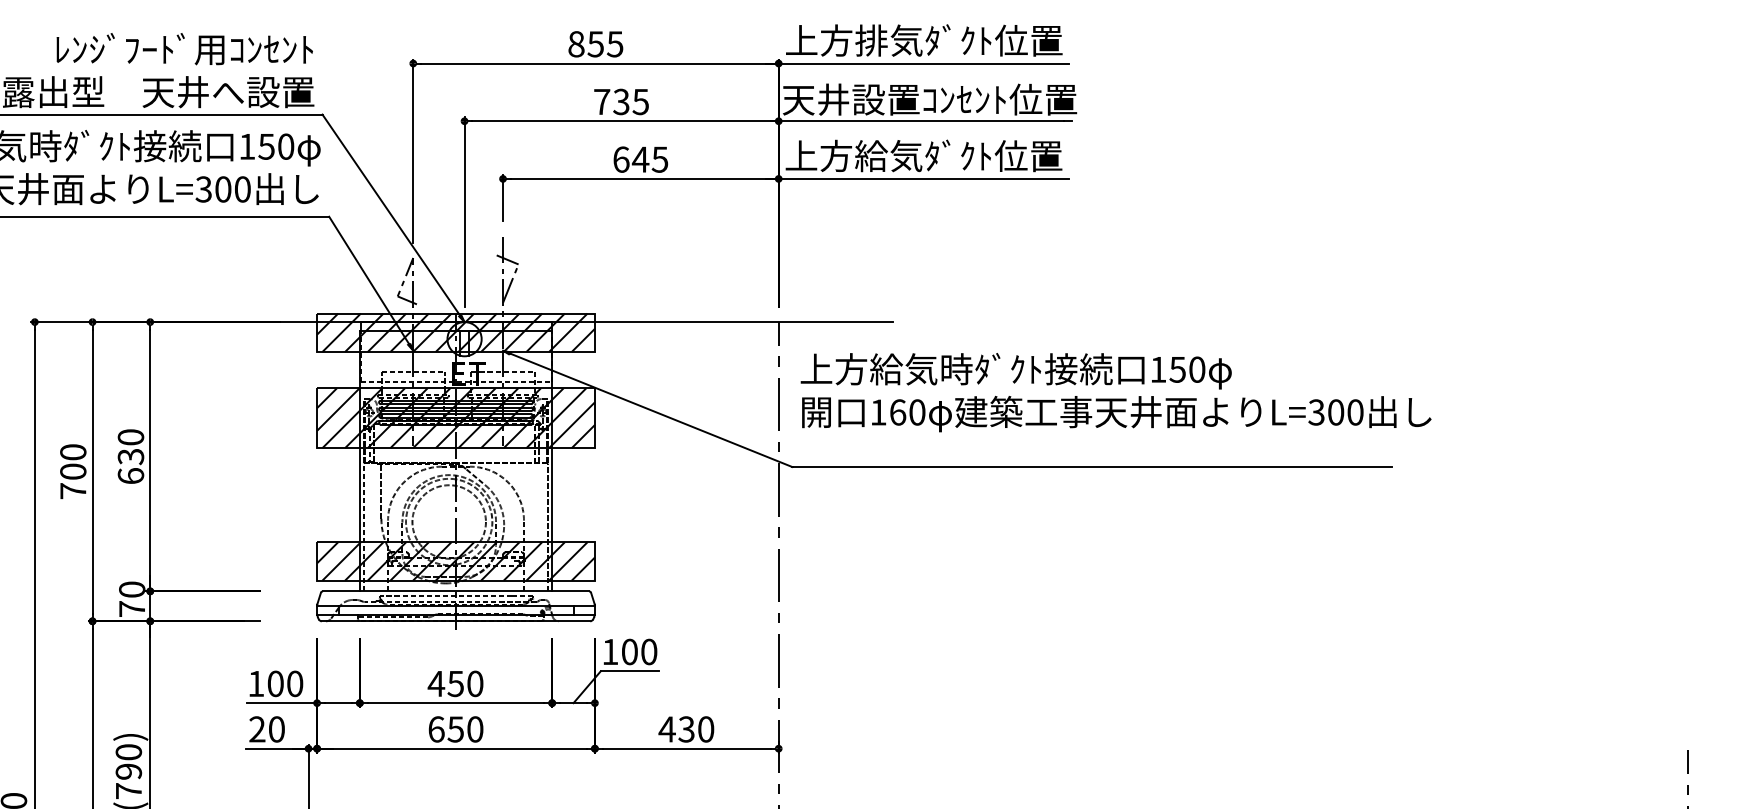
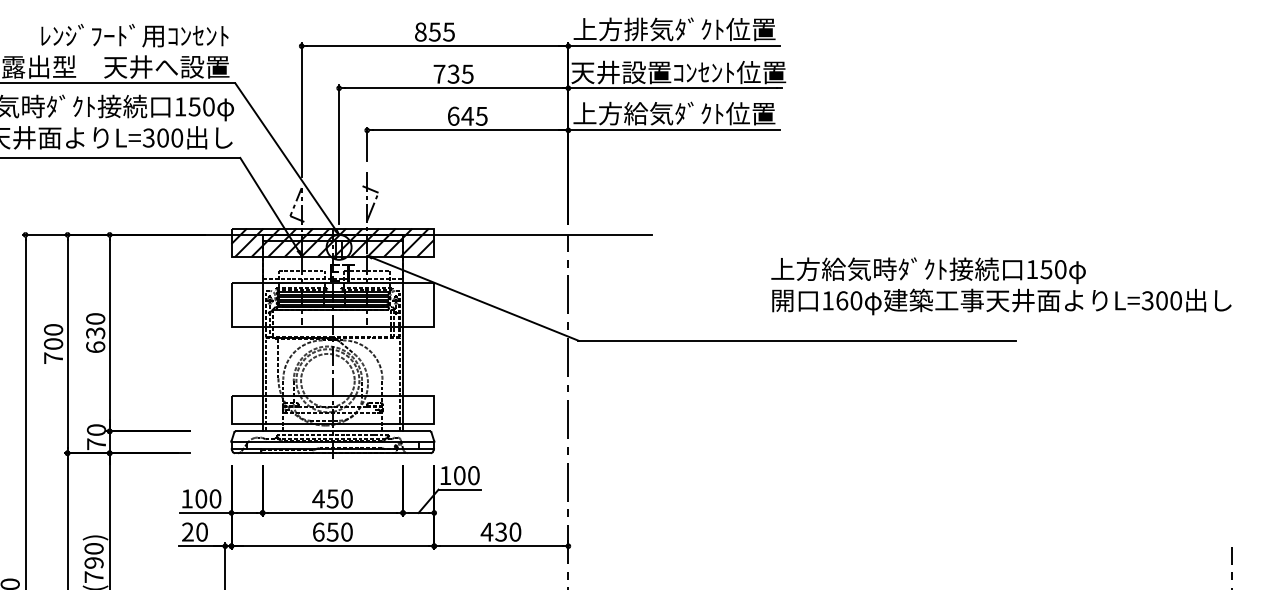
text: (1115, 392) -> (1000, 286), moved
hatch: (455, 418) -> (332, 305), removed
hatch: (455, 561) -> (332, 409), removed

